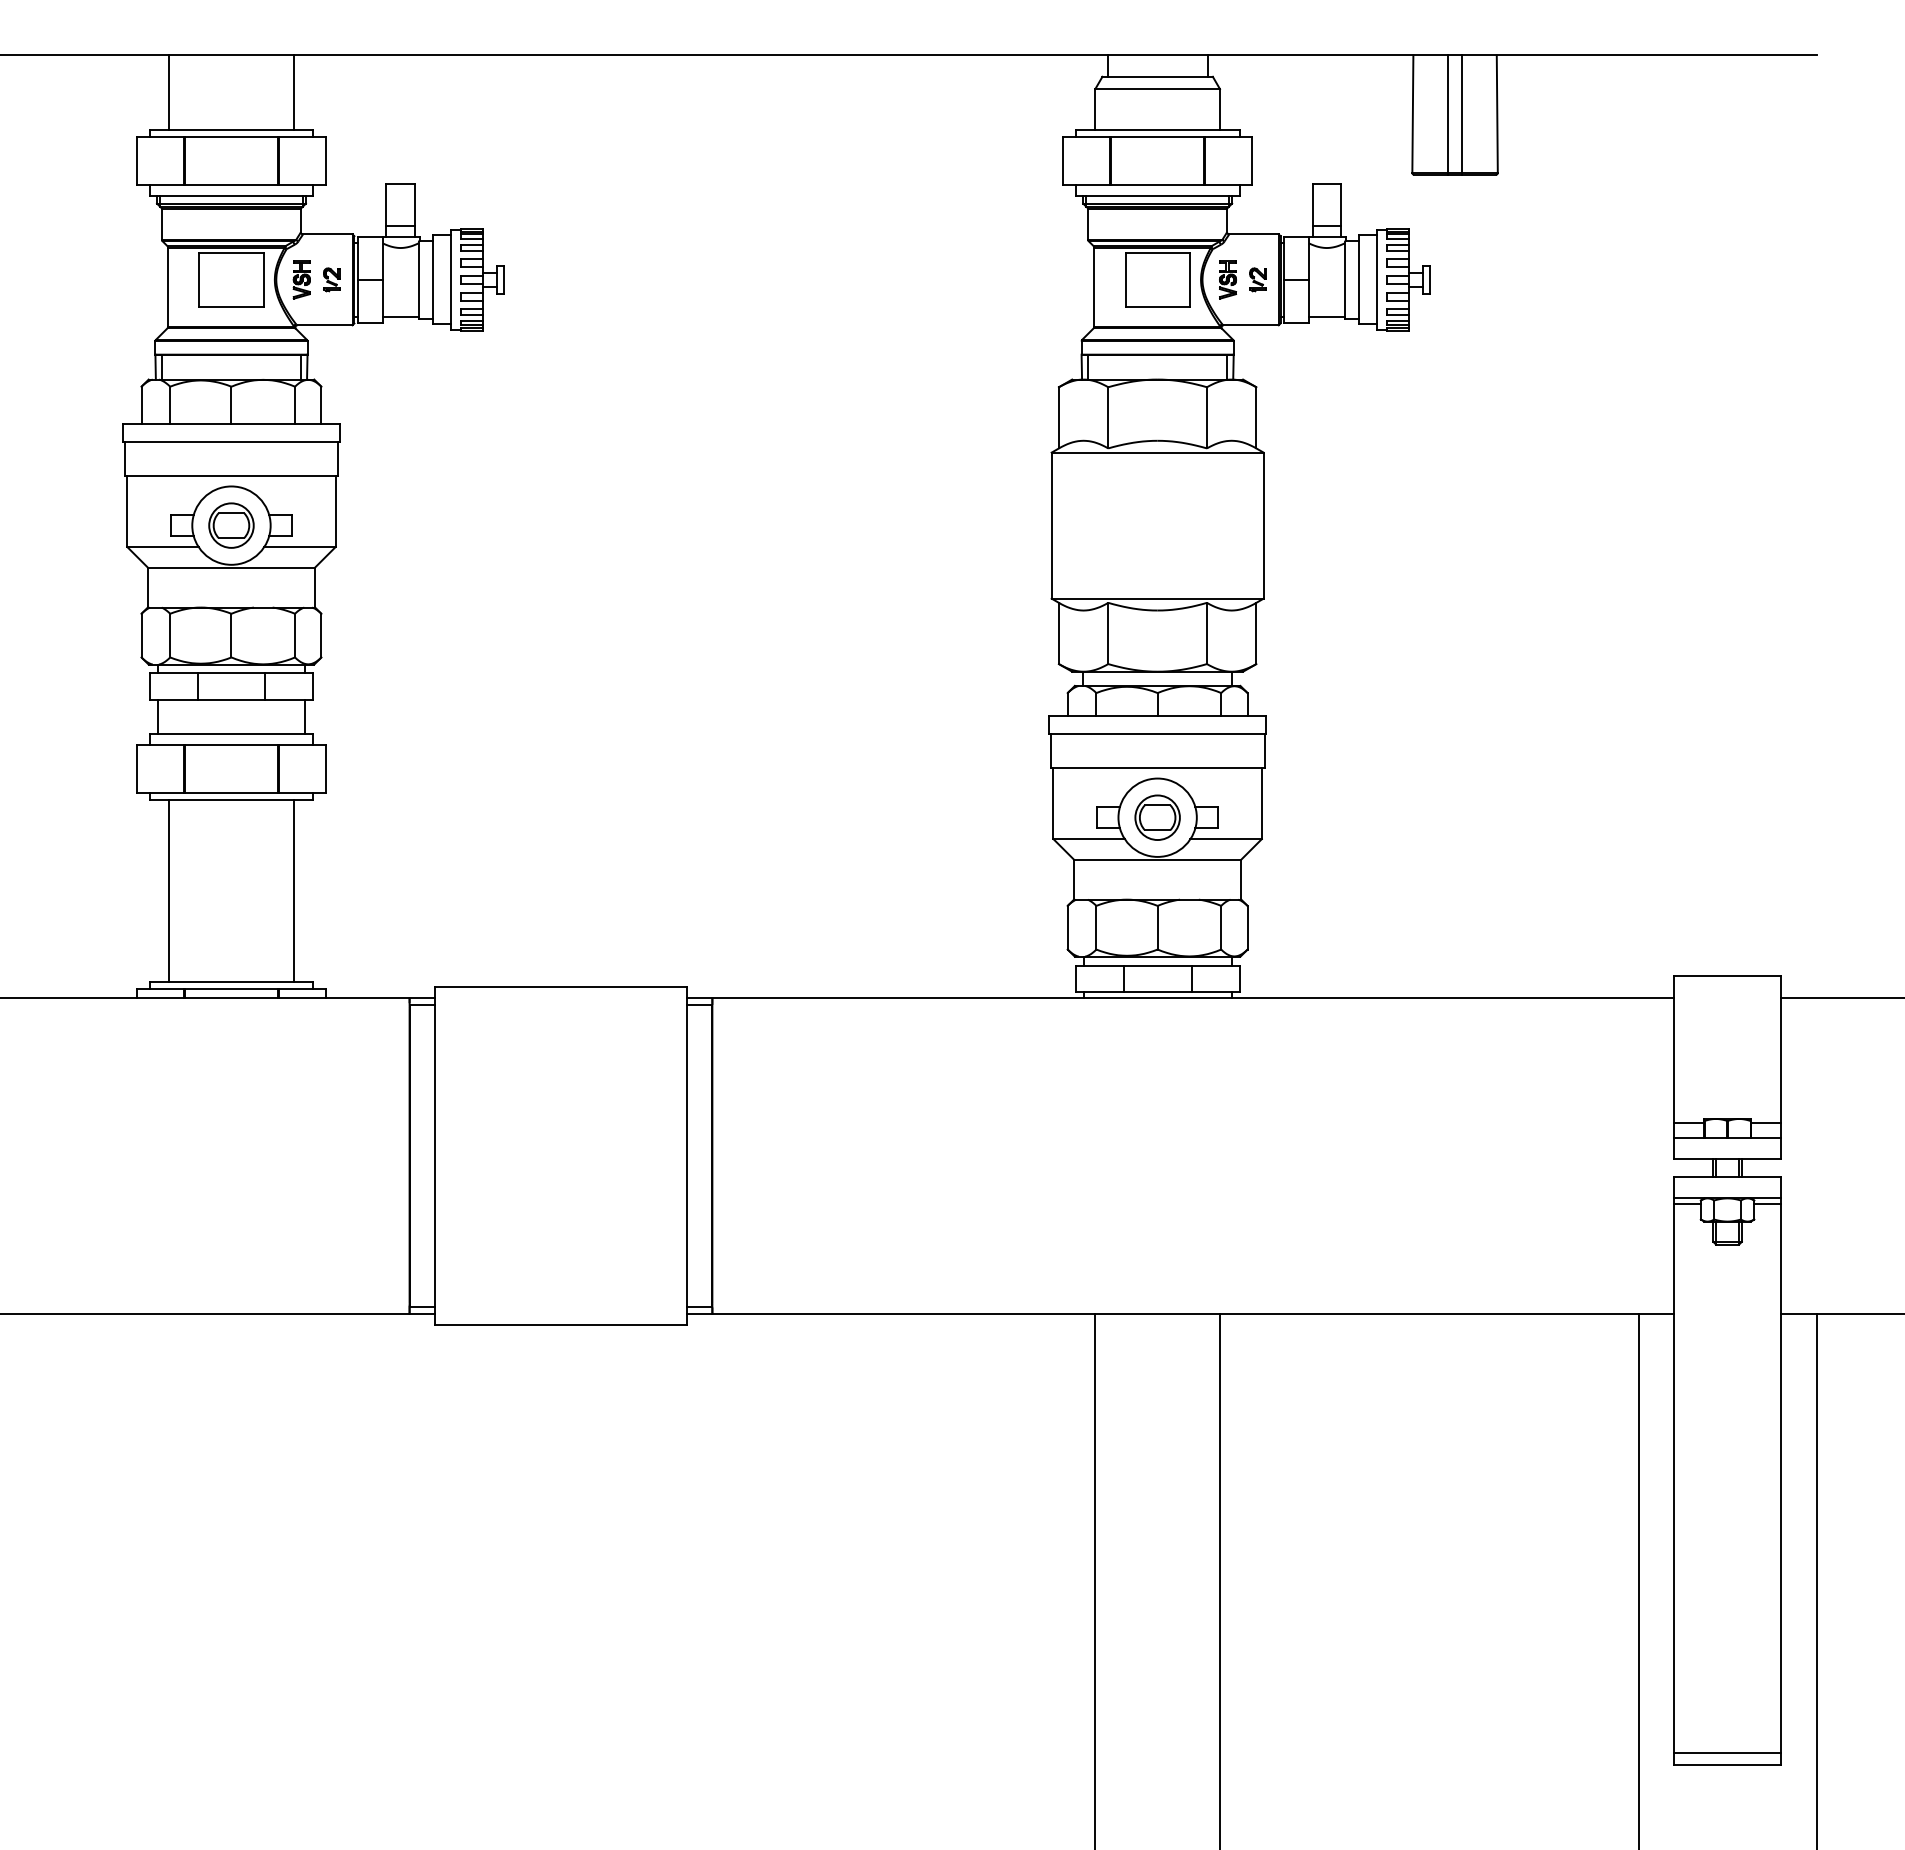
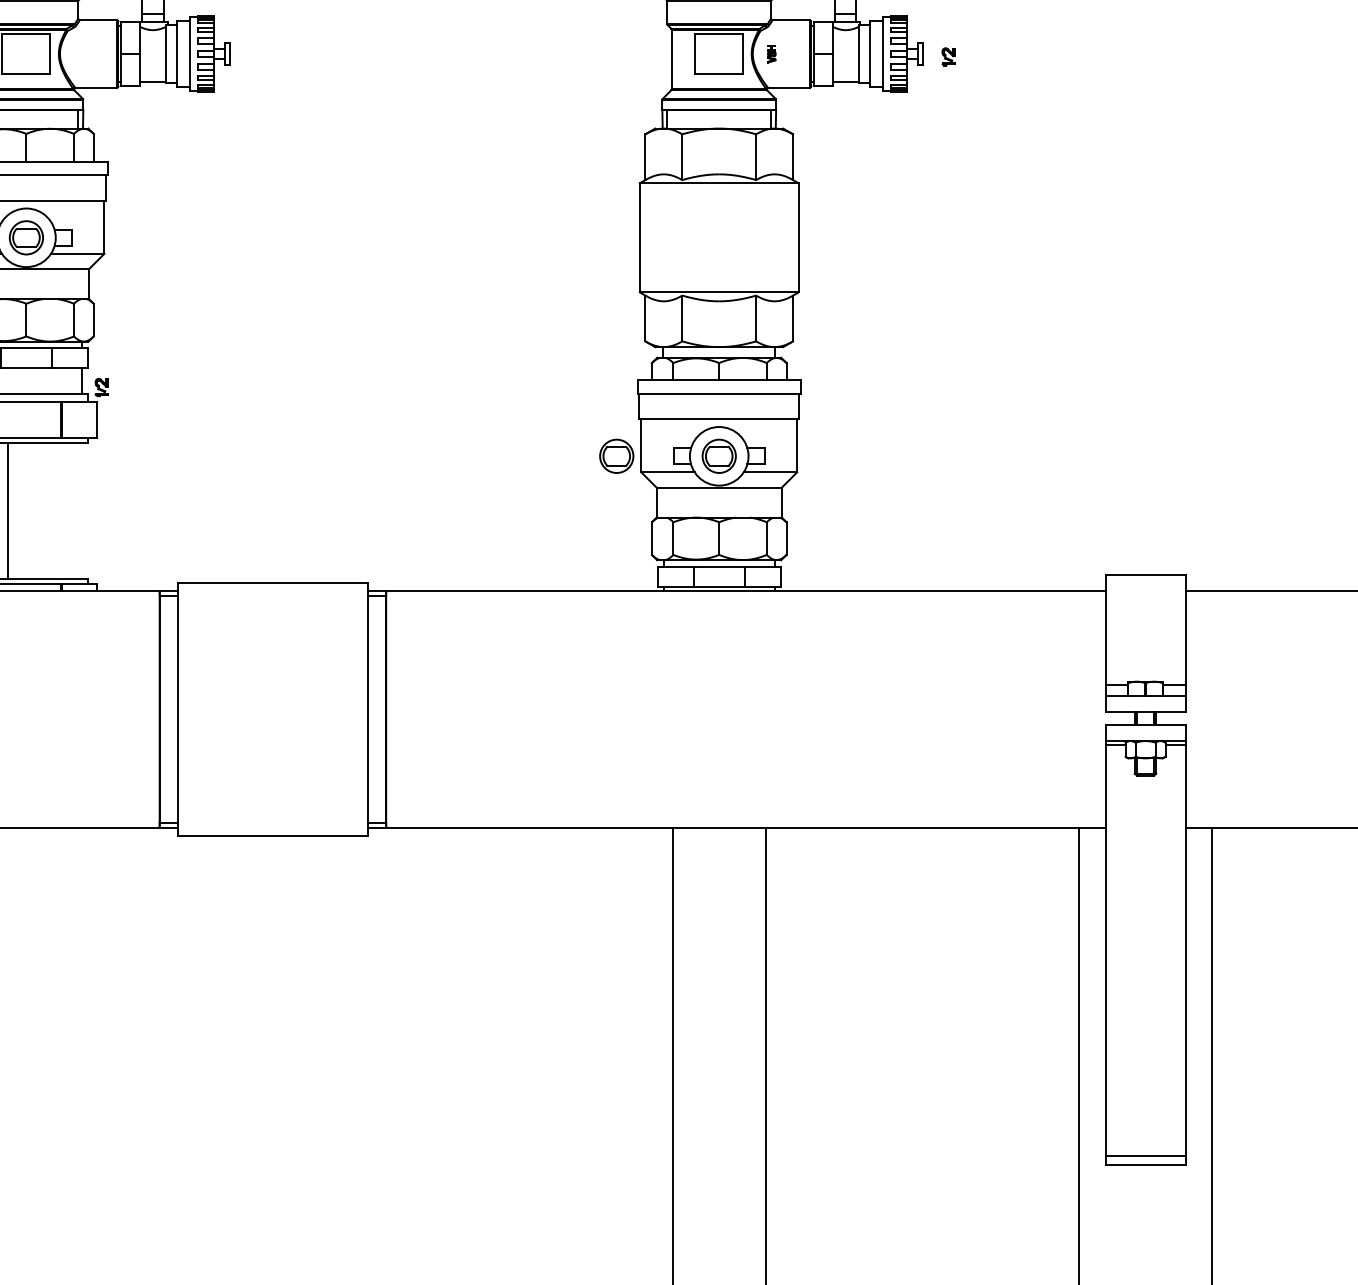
part: (301, 279) -> (78, 53), removed
part: (331, 279) -> (101, 387), moved
part: (1227, 279) -> (771, 53), size x0.6
part: (1257, 279) -> (948, 56), moved
part: (1020, 817) -> (616, 456), added
line: (293, 890) -> (7, 510), moved

